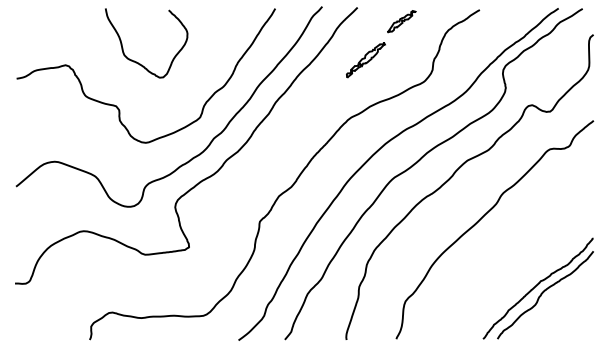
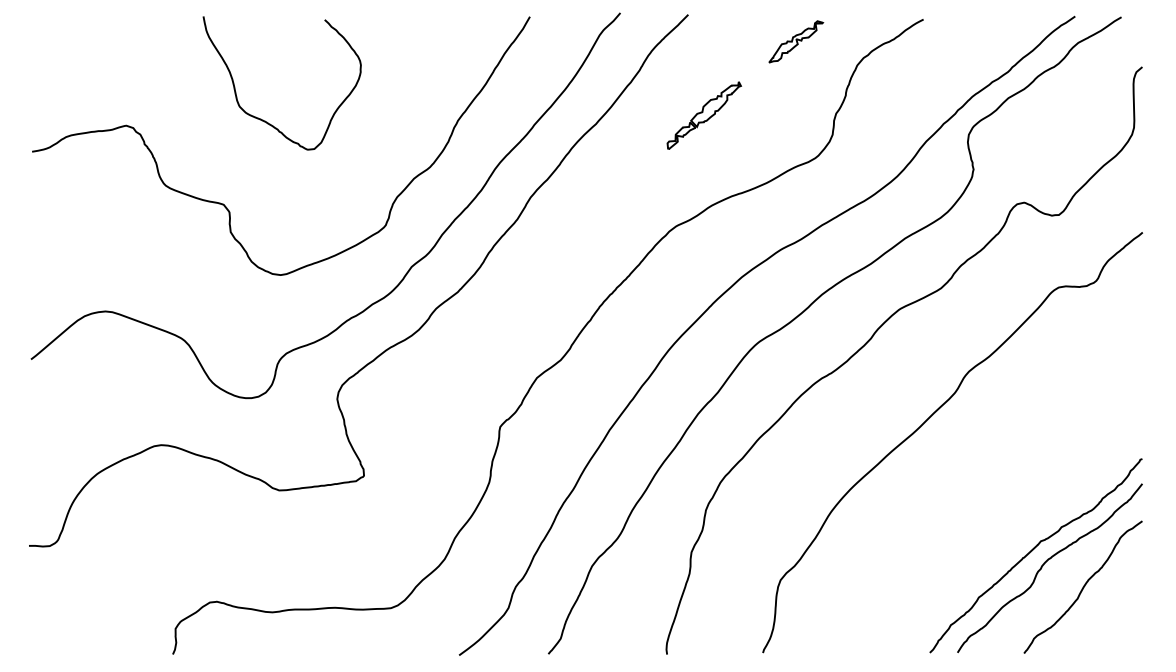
part: (401, 21) -> (795, 41), moved
curve: (562, 304) -> (1082, 586), added

